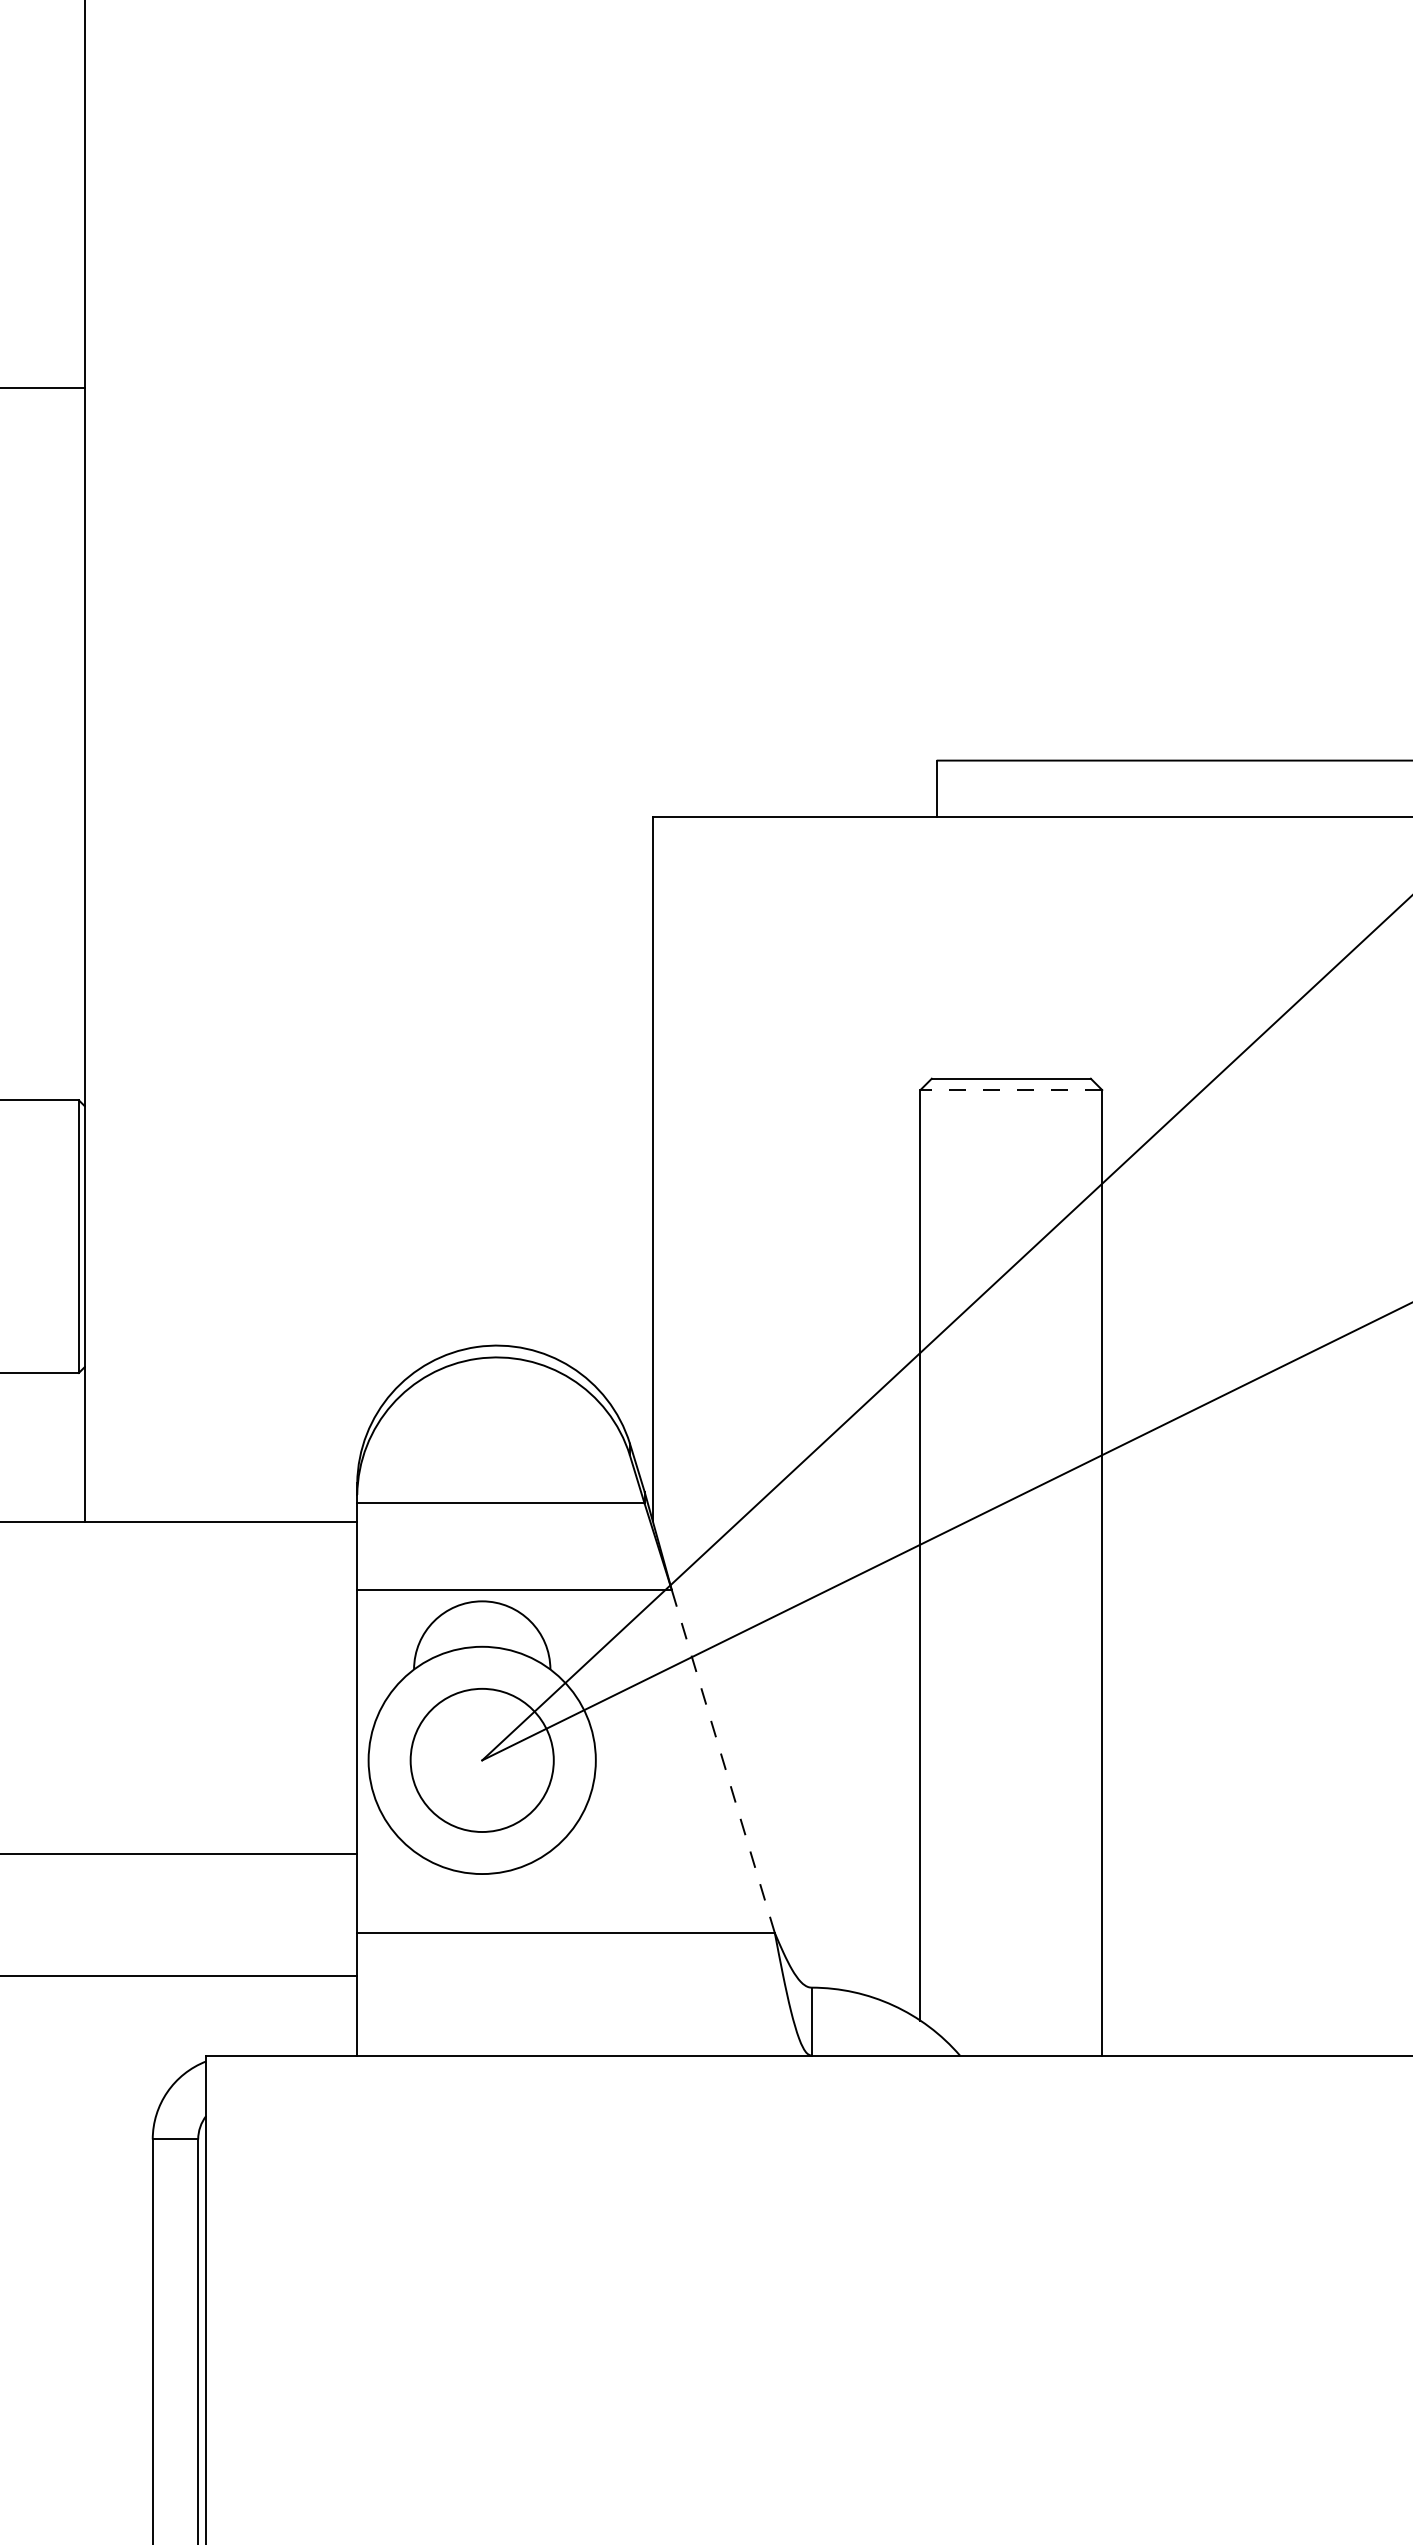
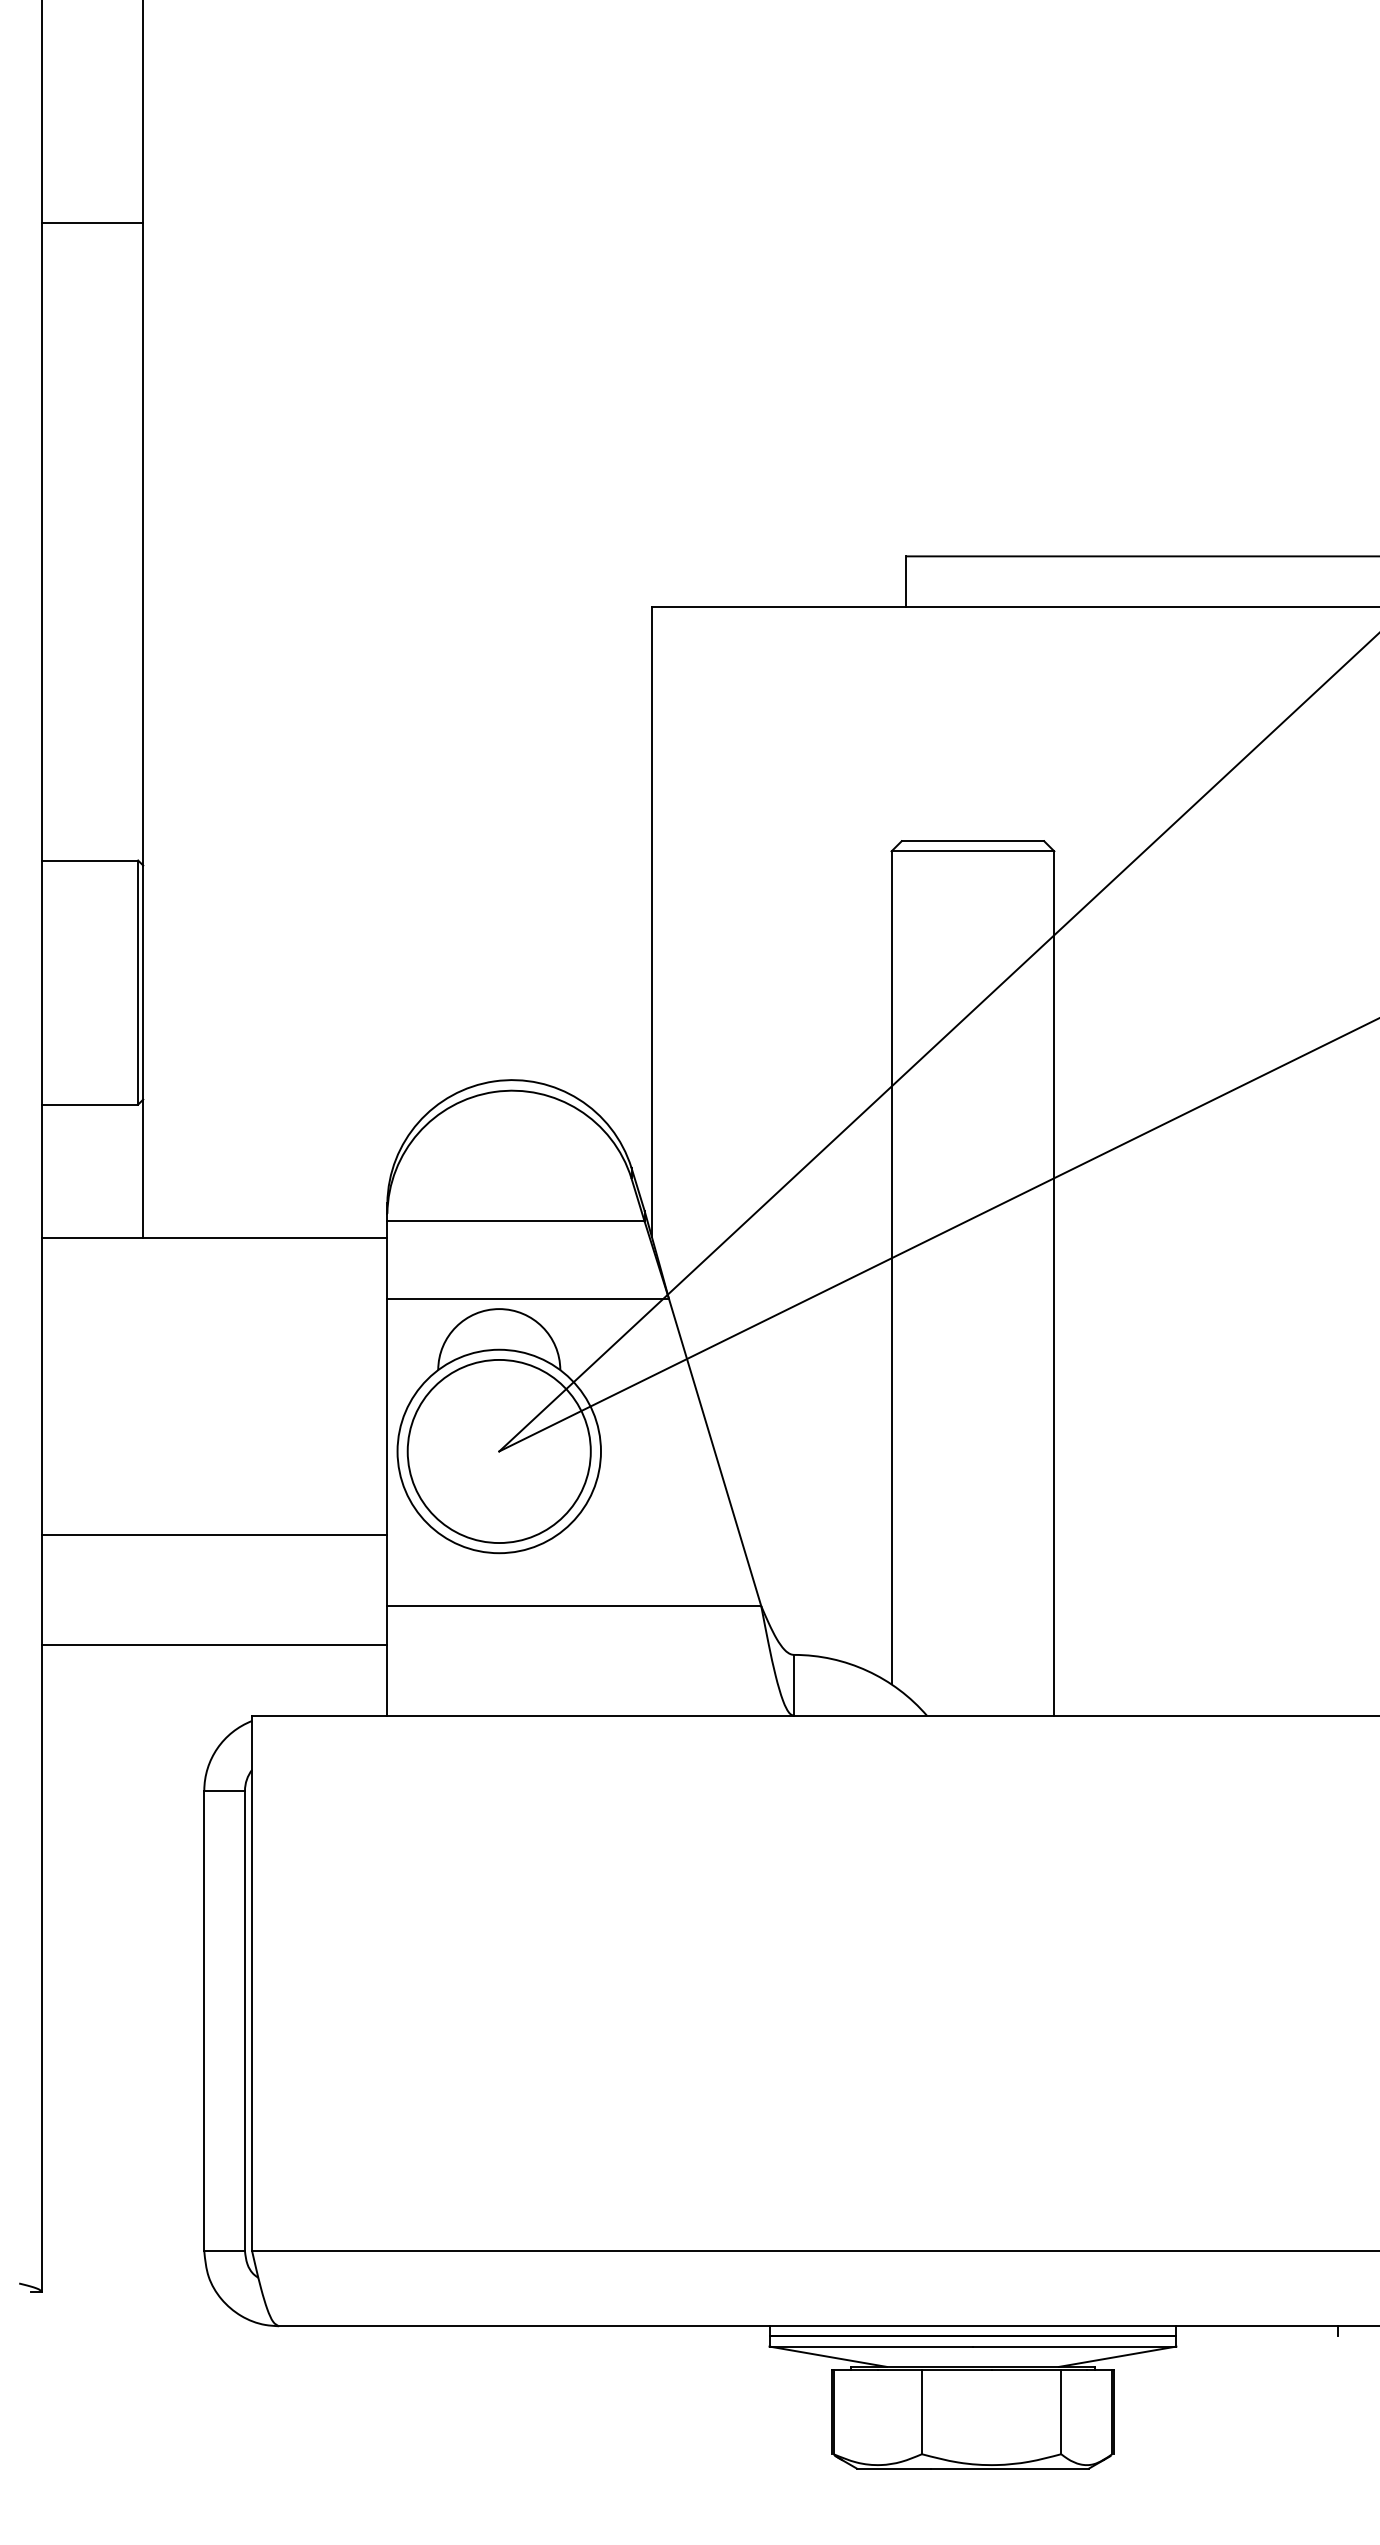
line: (1010, 1090) -> (972, 851), dashed -> solid
circle: (481, 1760) -> (498, 1451), size x1.43
line: (722, 1760) -> (714, 1451), dashed -> solid

